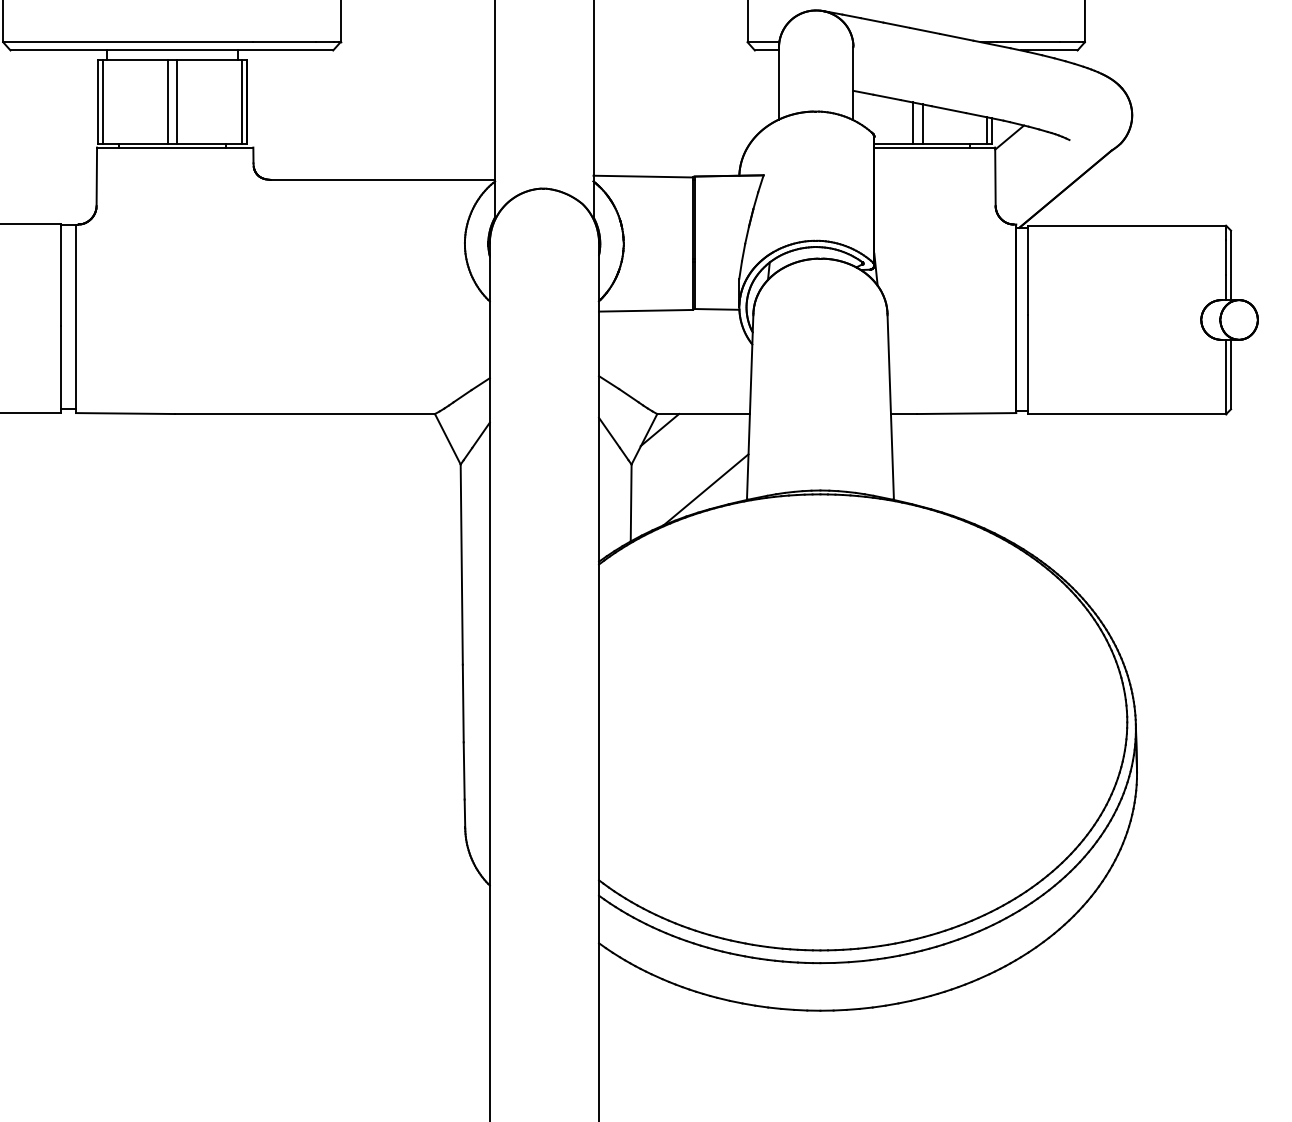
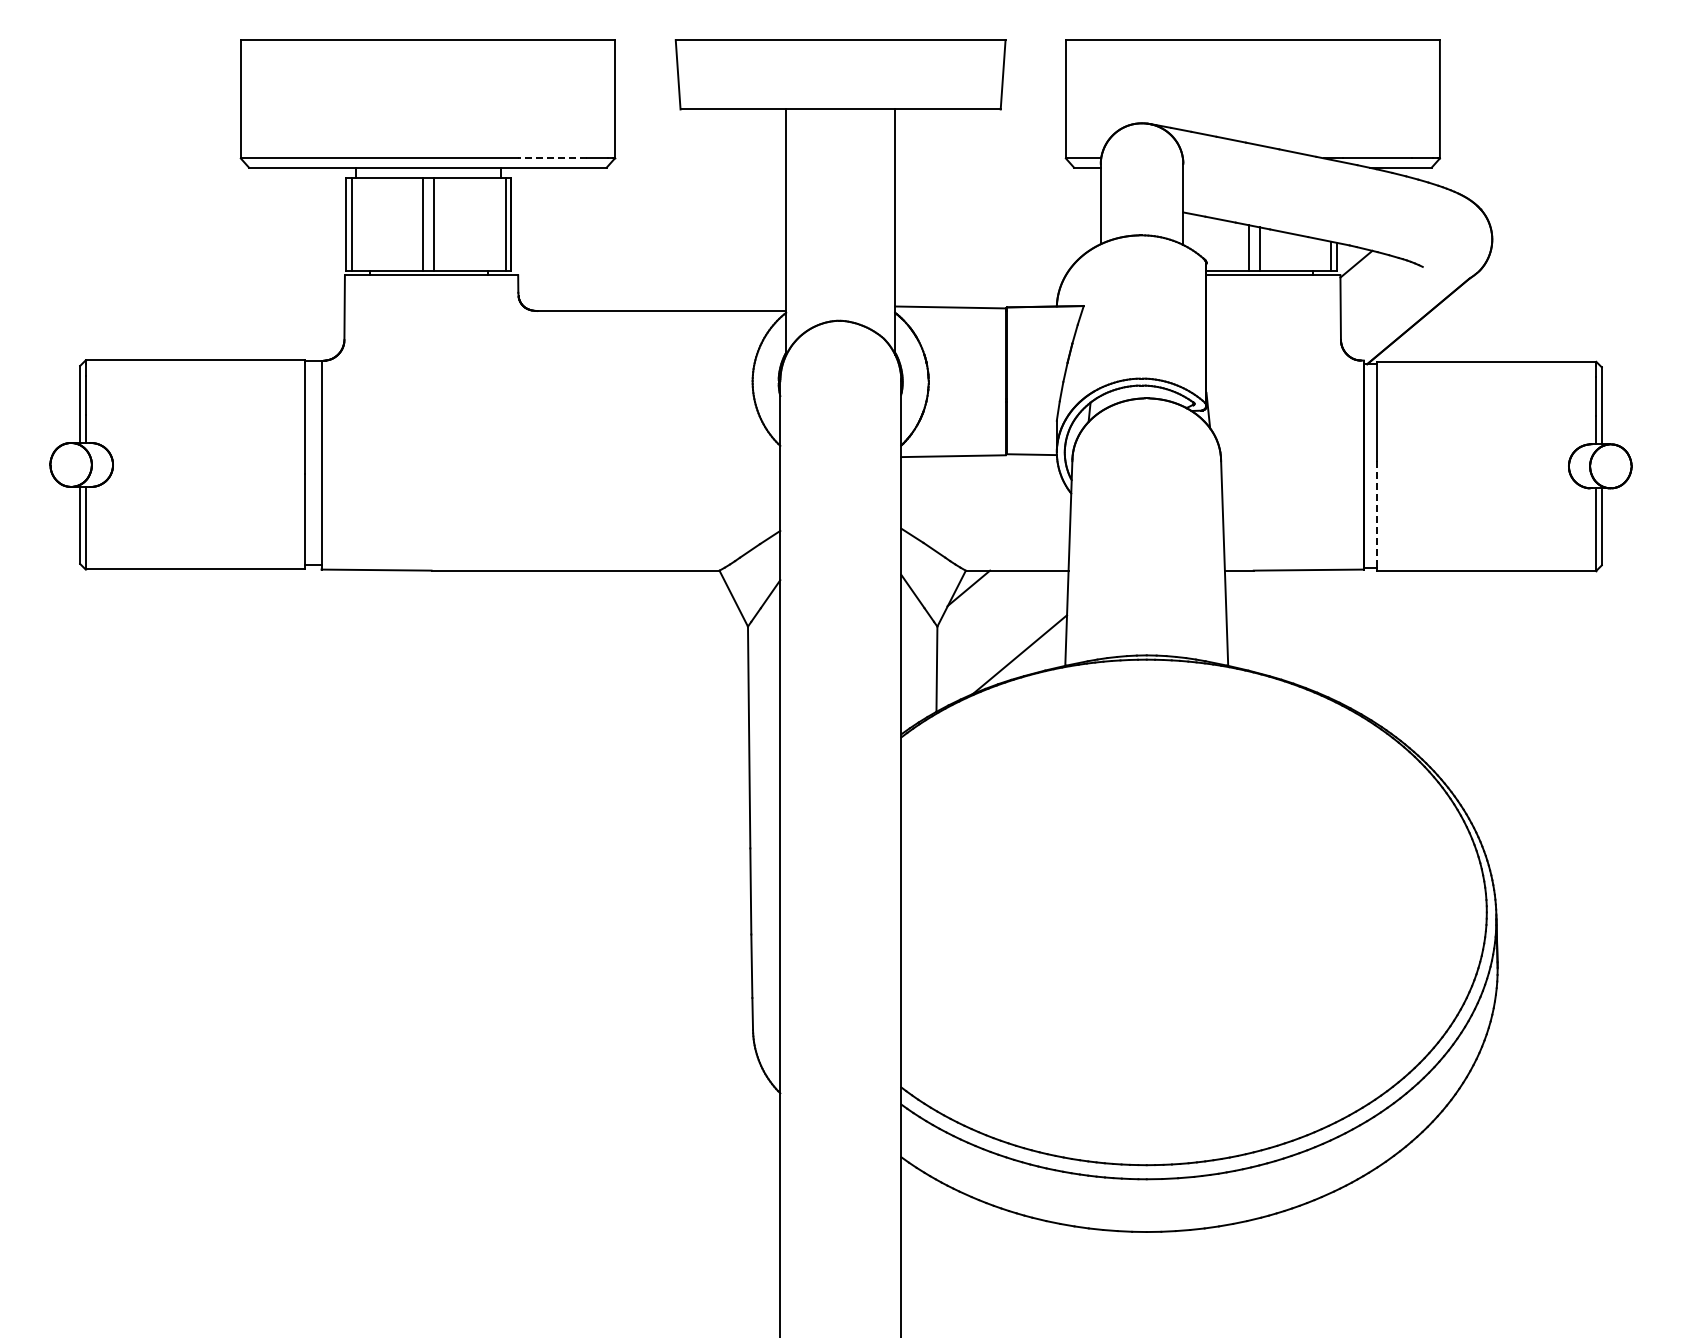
line: (284, 42) -> (552, 158), solid -> dashed
line: (1028, 363) -> (1377, 514), solid -> dashed

